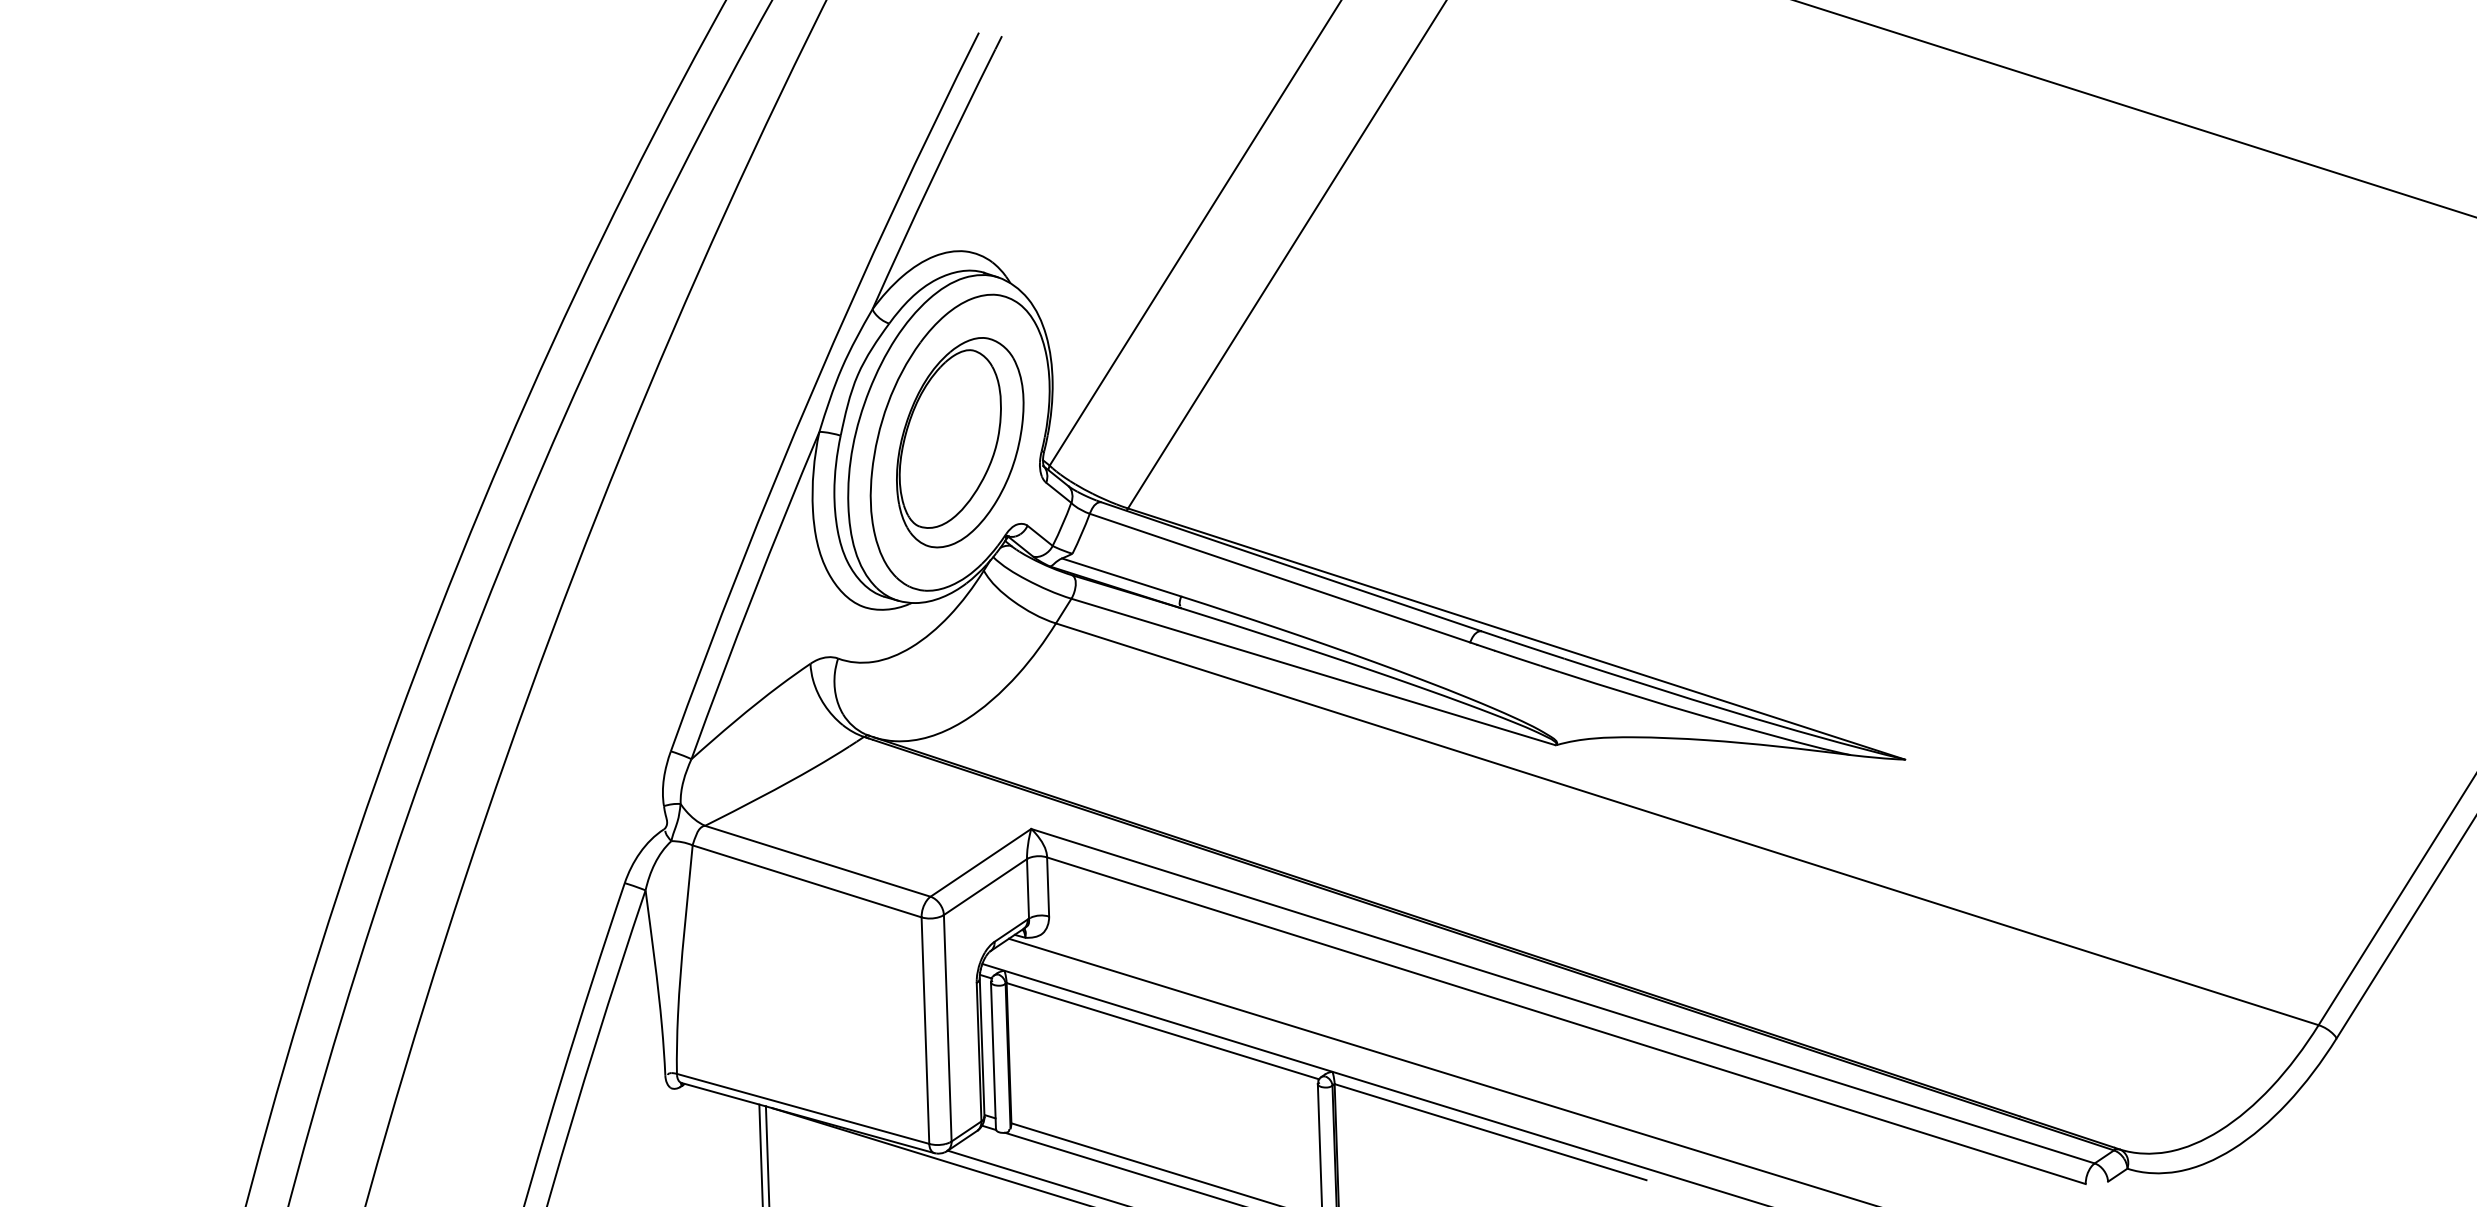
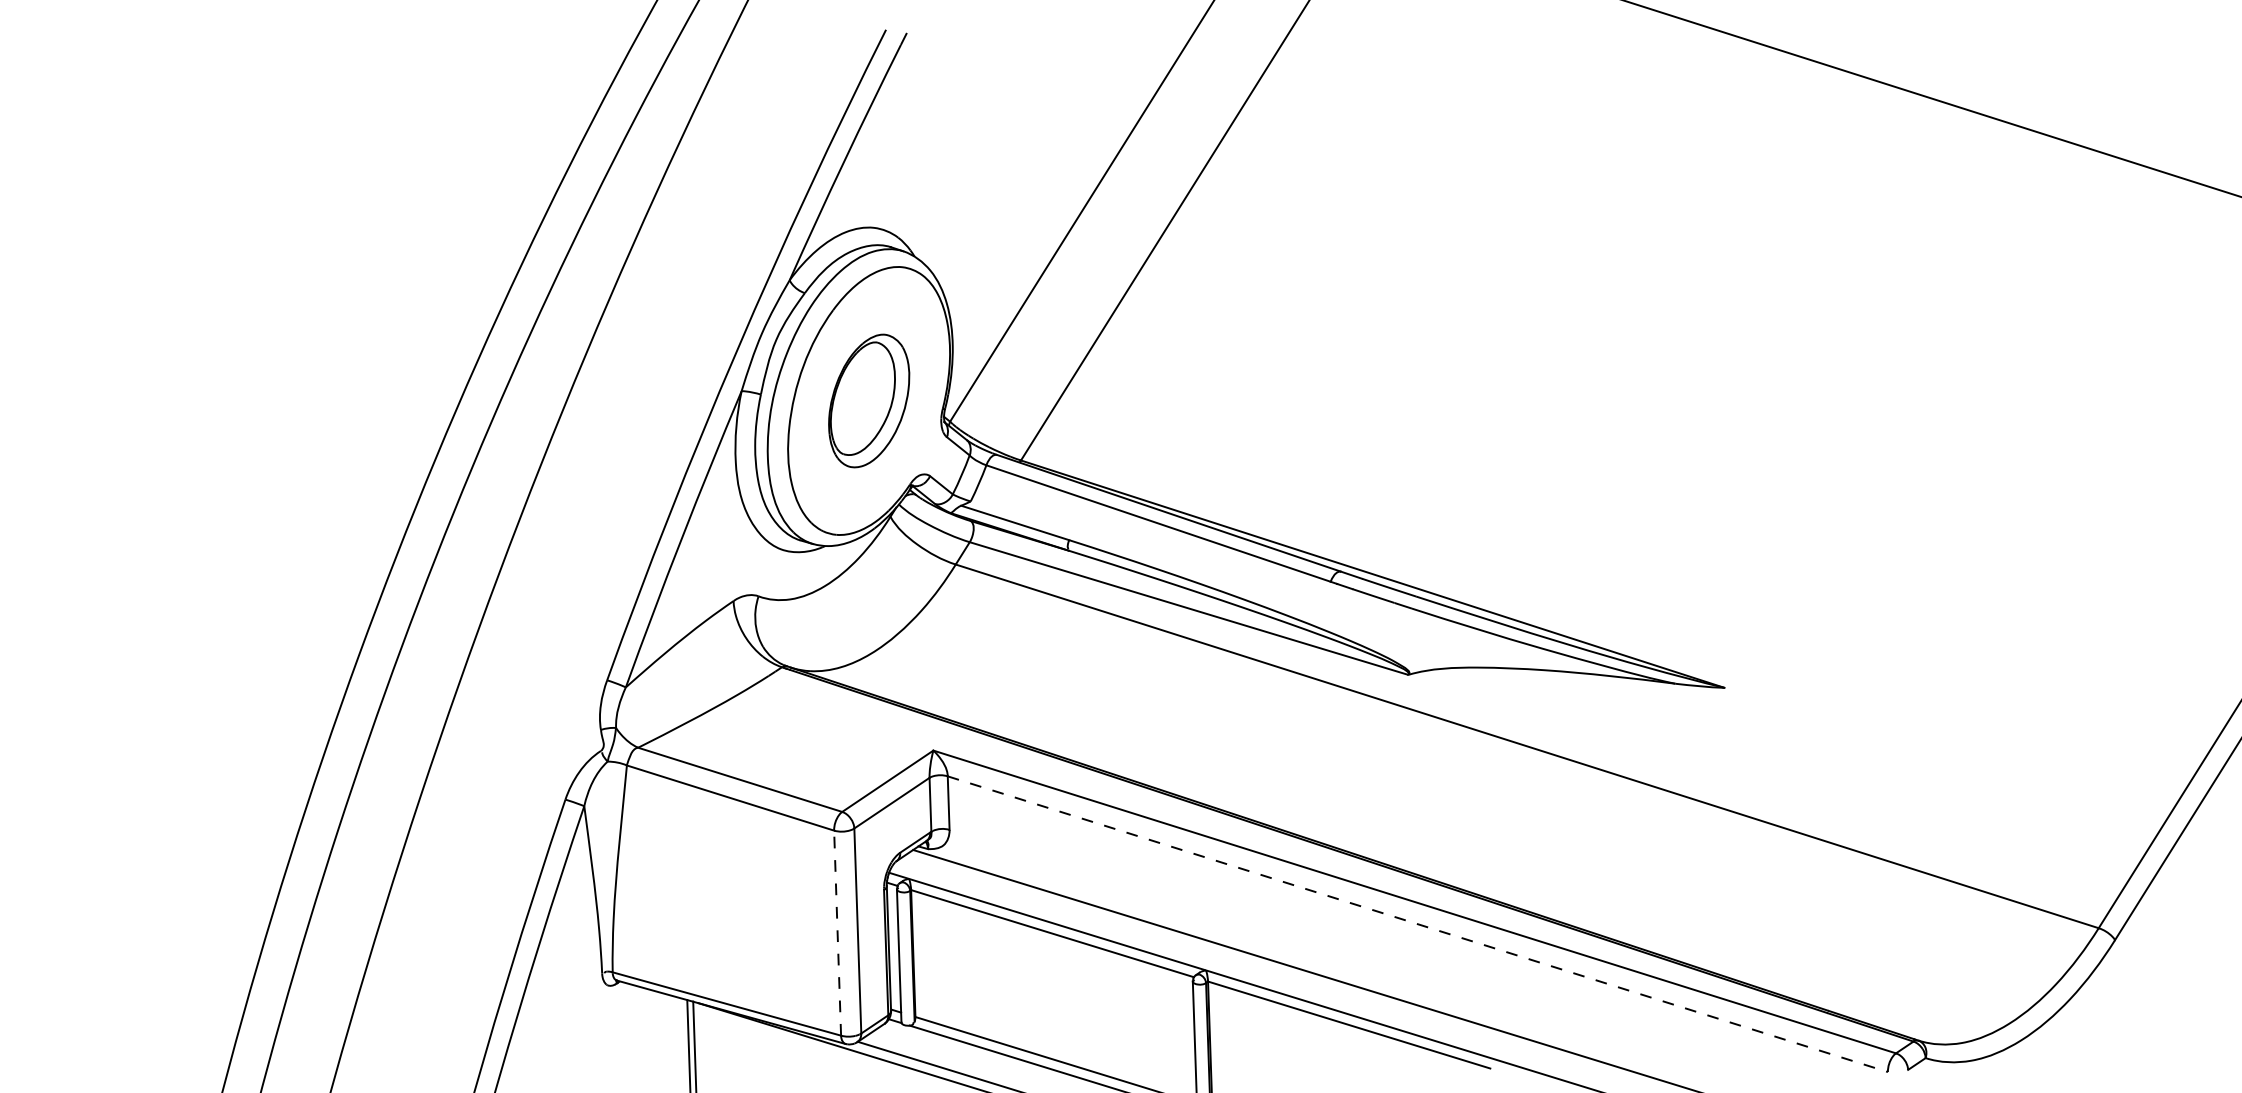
part: (960, 442) -> (869, 400), size x0.7
line: (1566, 1020) -> (1417, 923), solid -> dashed
line: (925, 1030) -> (837, 933), solid -> dashed

